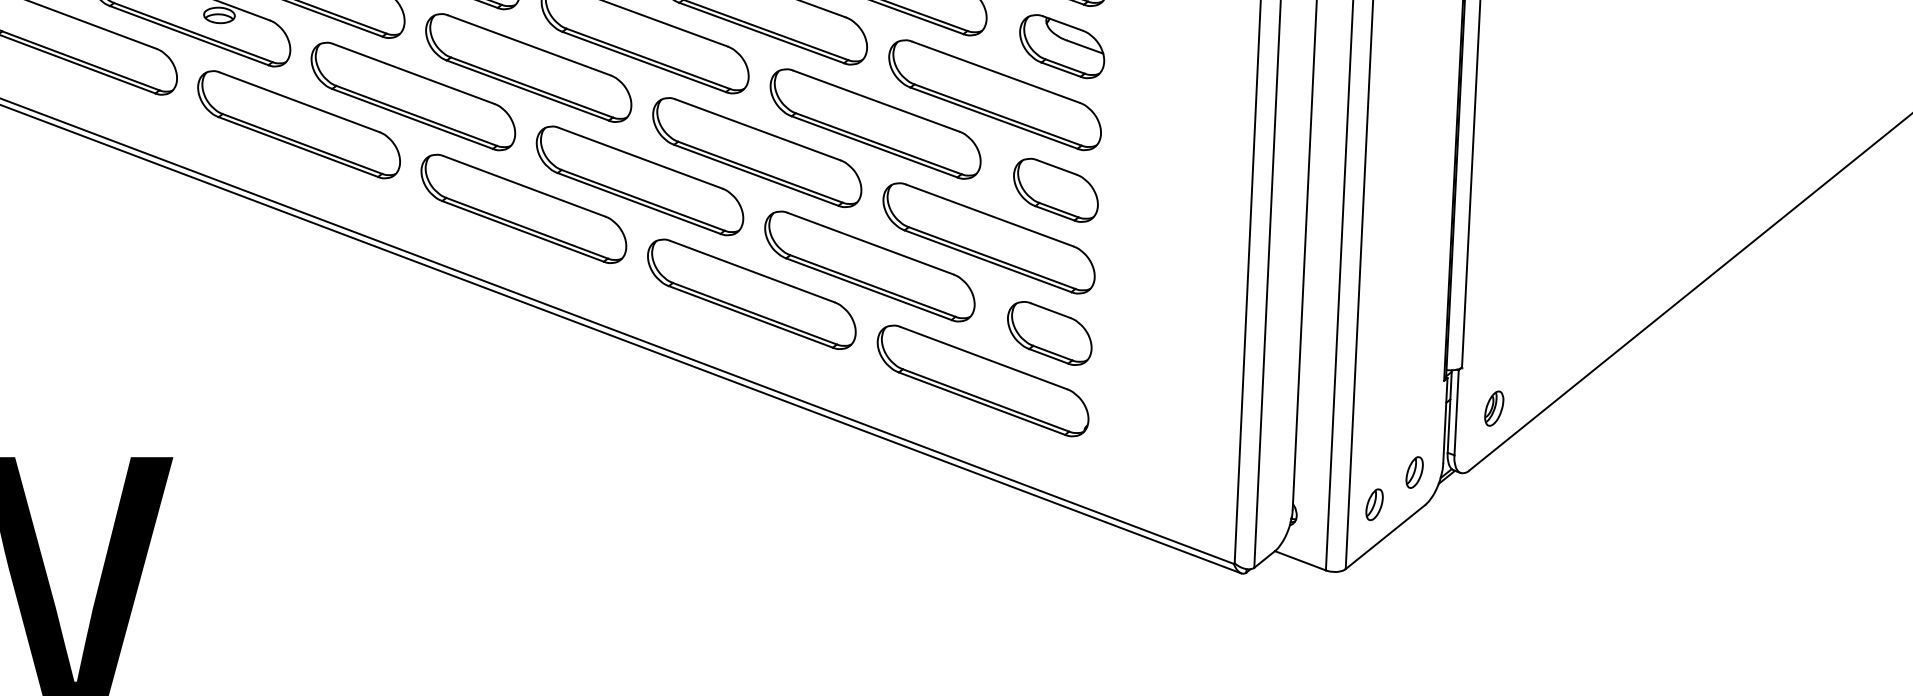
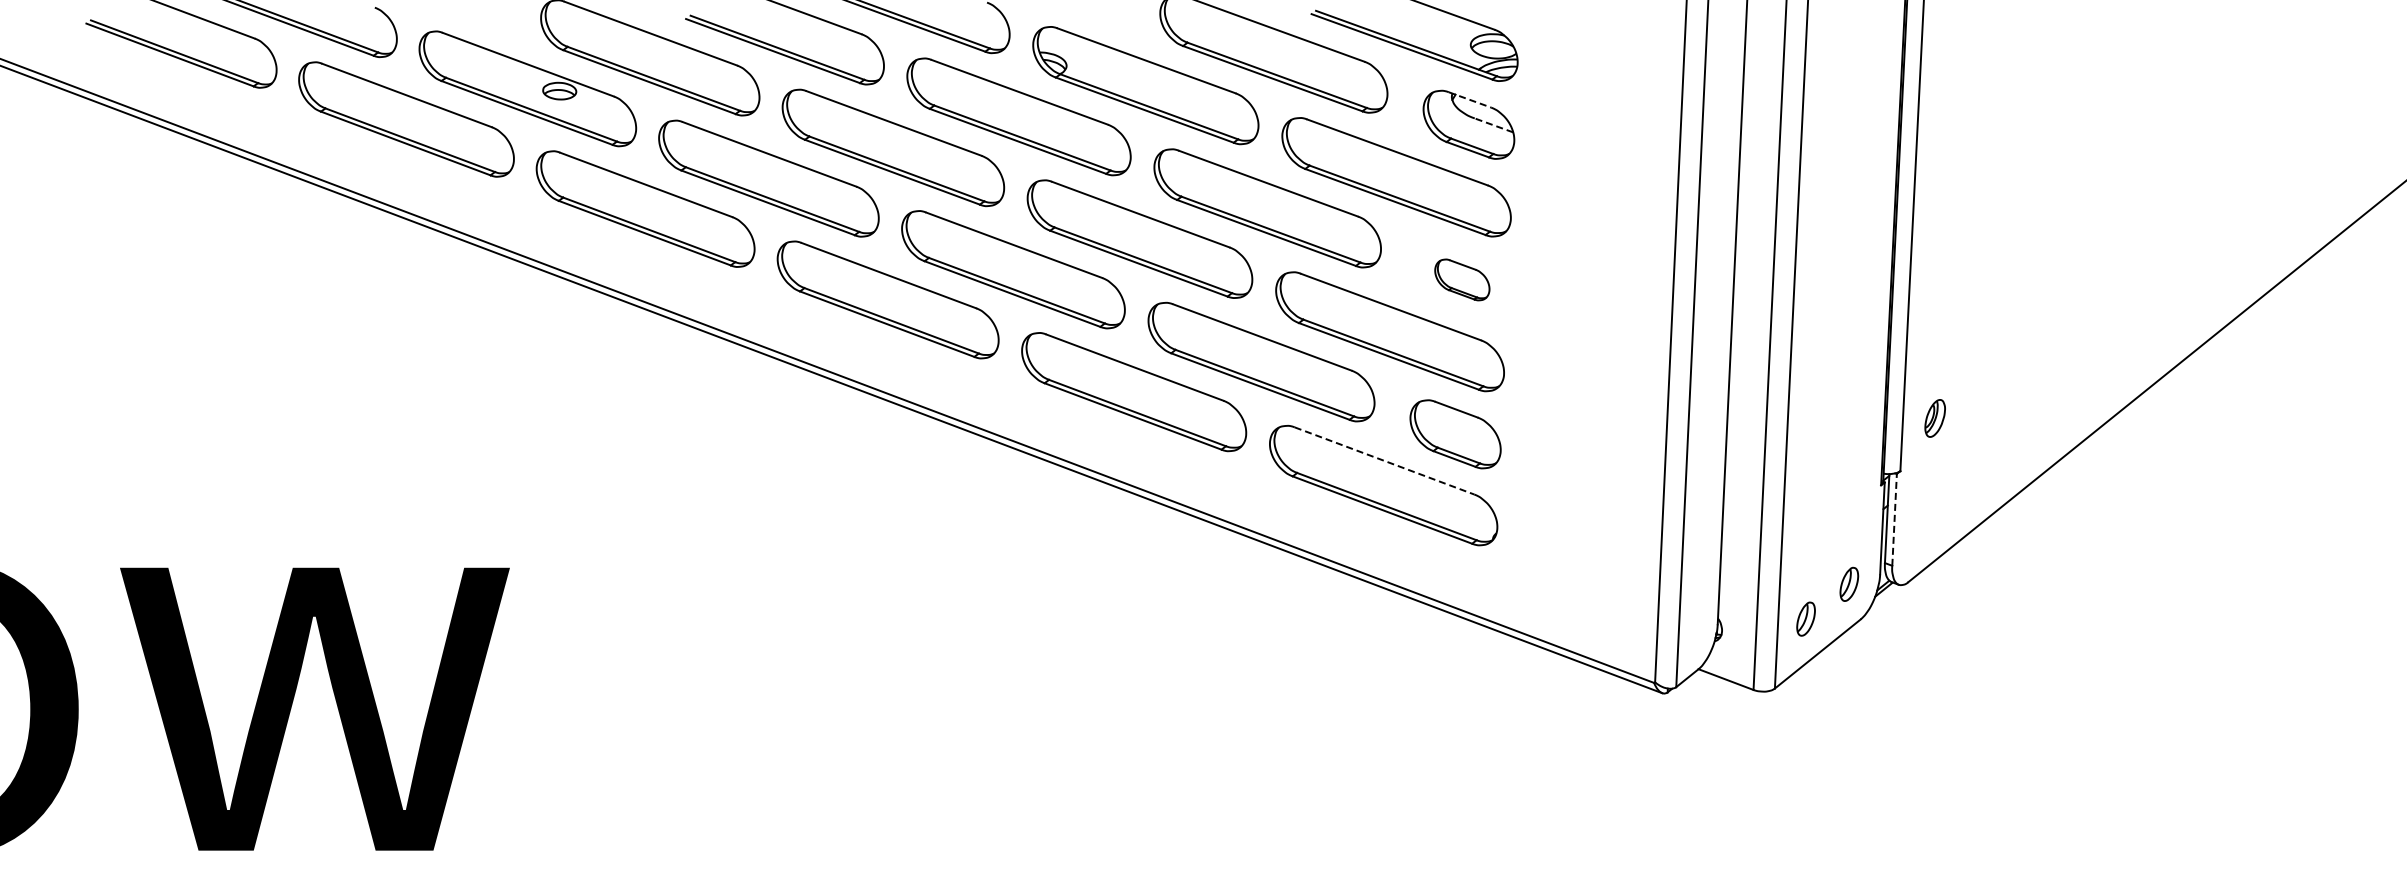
line: (1062, 23) -> (1469, 99), solid -> dashed
line: (1084, 47) -> (1493, 125), solid -> dashed
part: (1056, 189) -> (1462, 279), size x0.6
line: (983, 357) -> (1384, 460), solid -> dashed
part: (1493, 408) -> (1934, 418), moved
line: (1456, 412) -> (1894, 519), solid -> dashed

